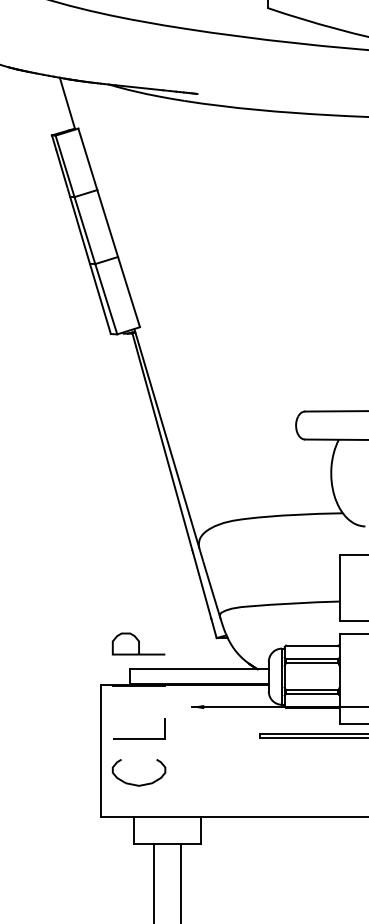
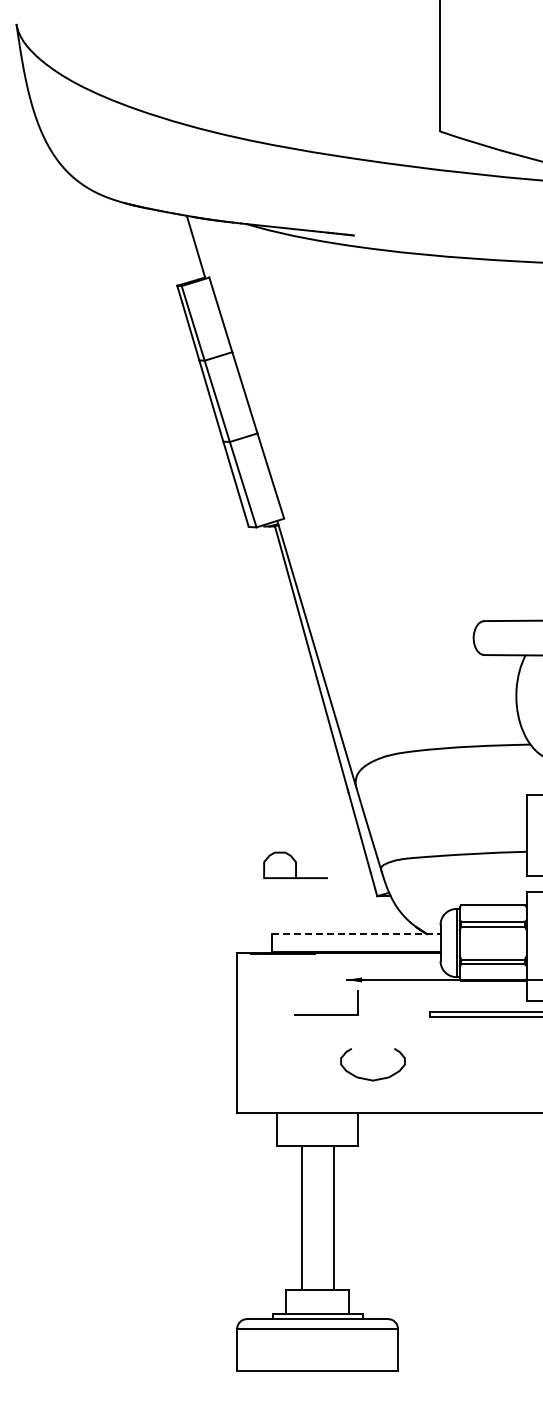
curve: (138, 643) -> (295, 864), moved
line: (199, 669) -> (356, 934), solid -> dashed
line: (139, 738) -> (326, 1014), moved
part: (135, 784) -> (368, 1078), moved

